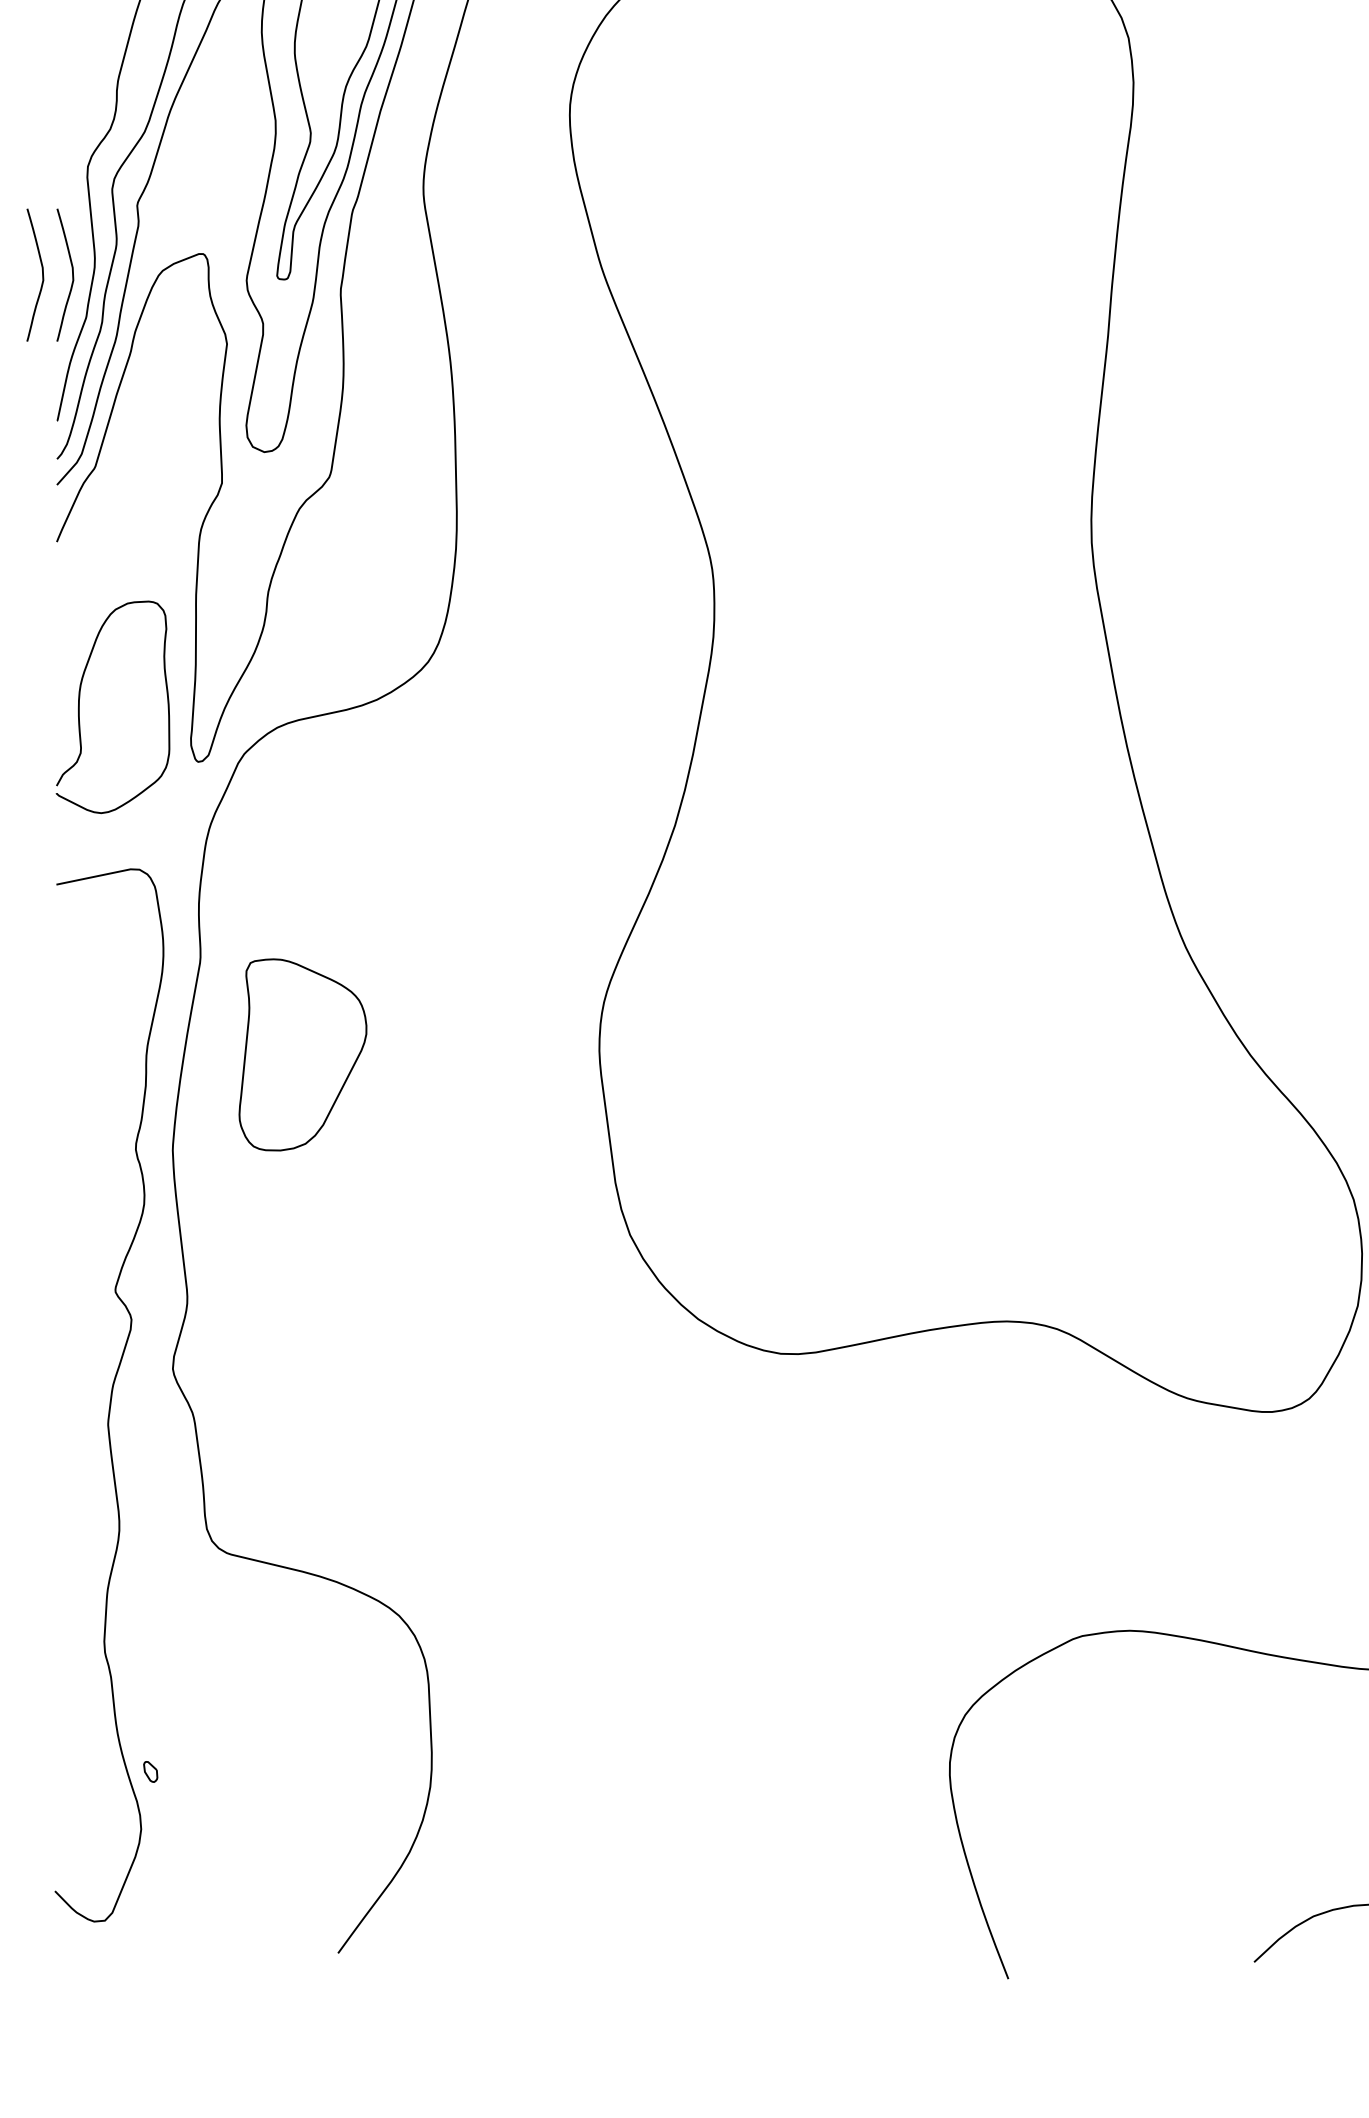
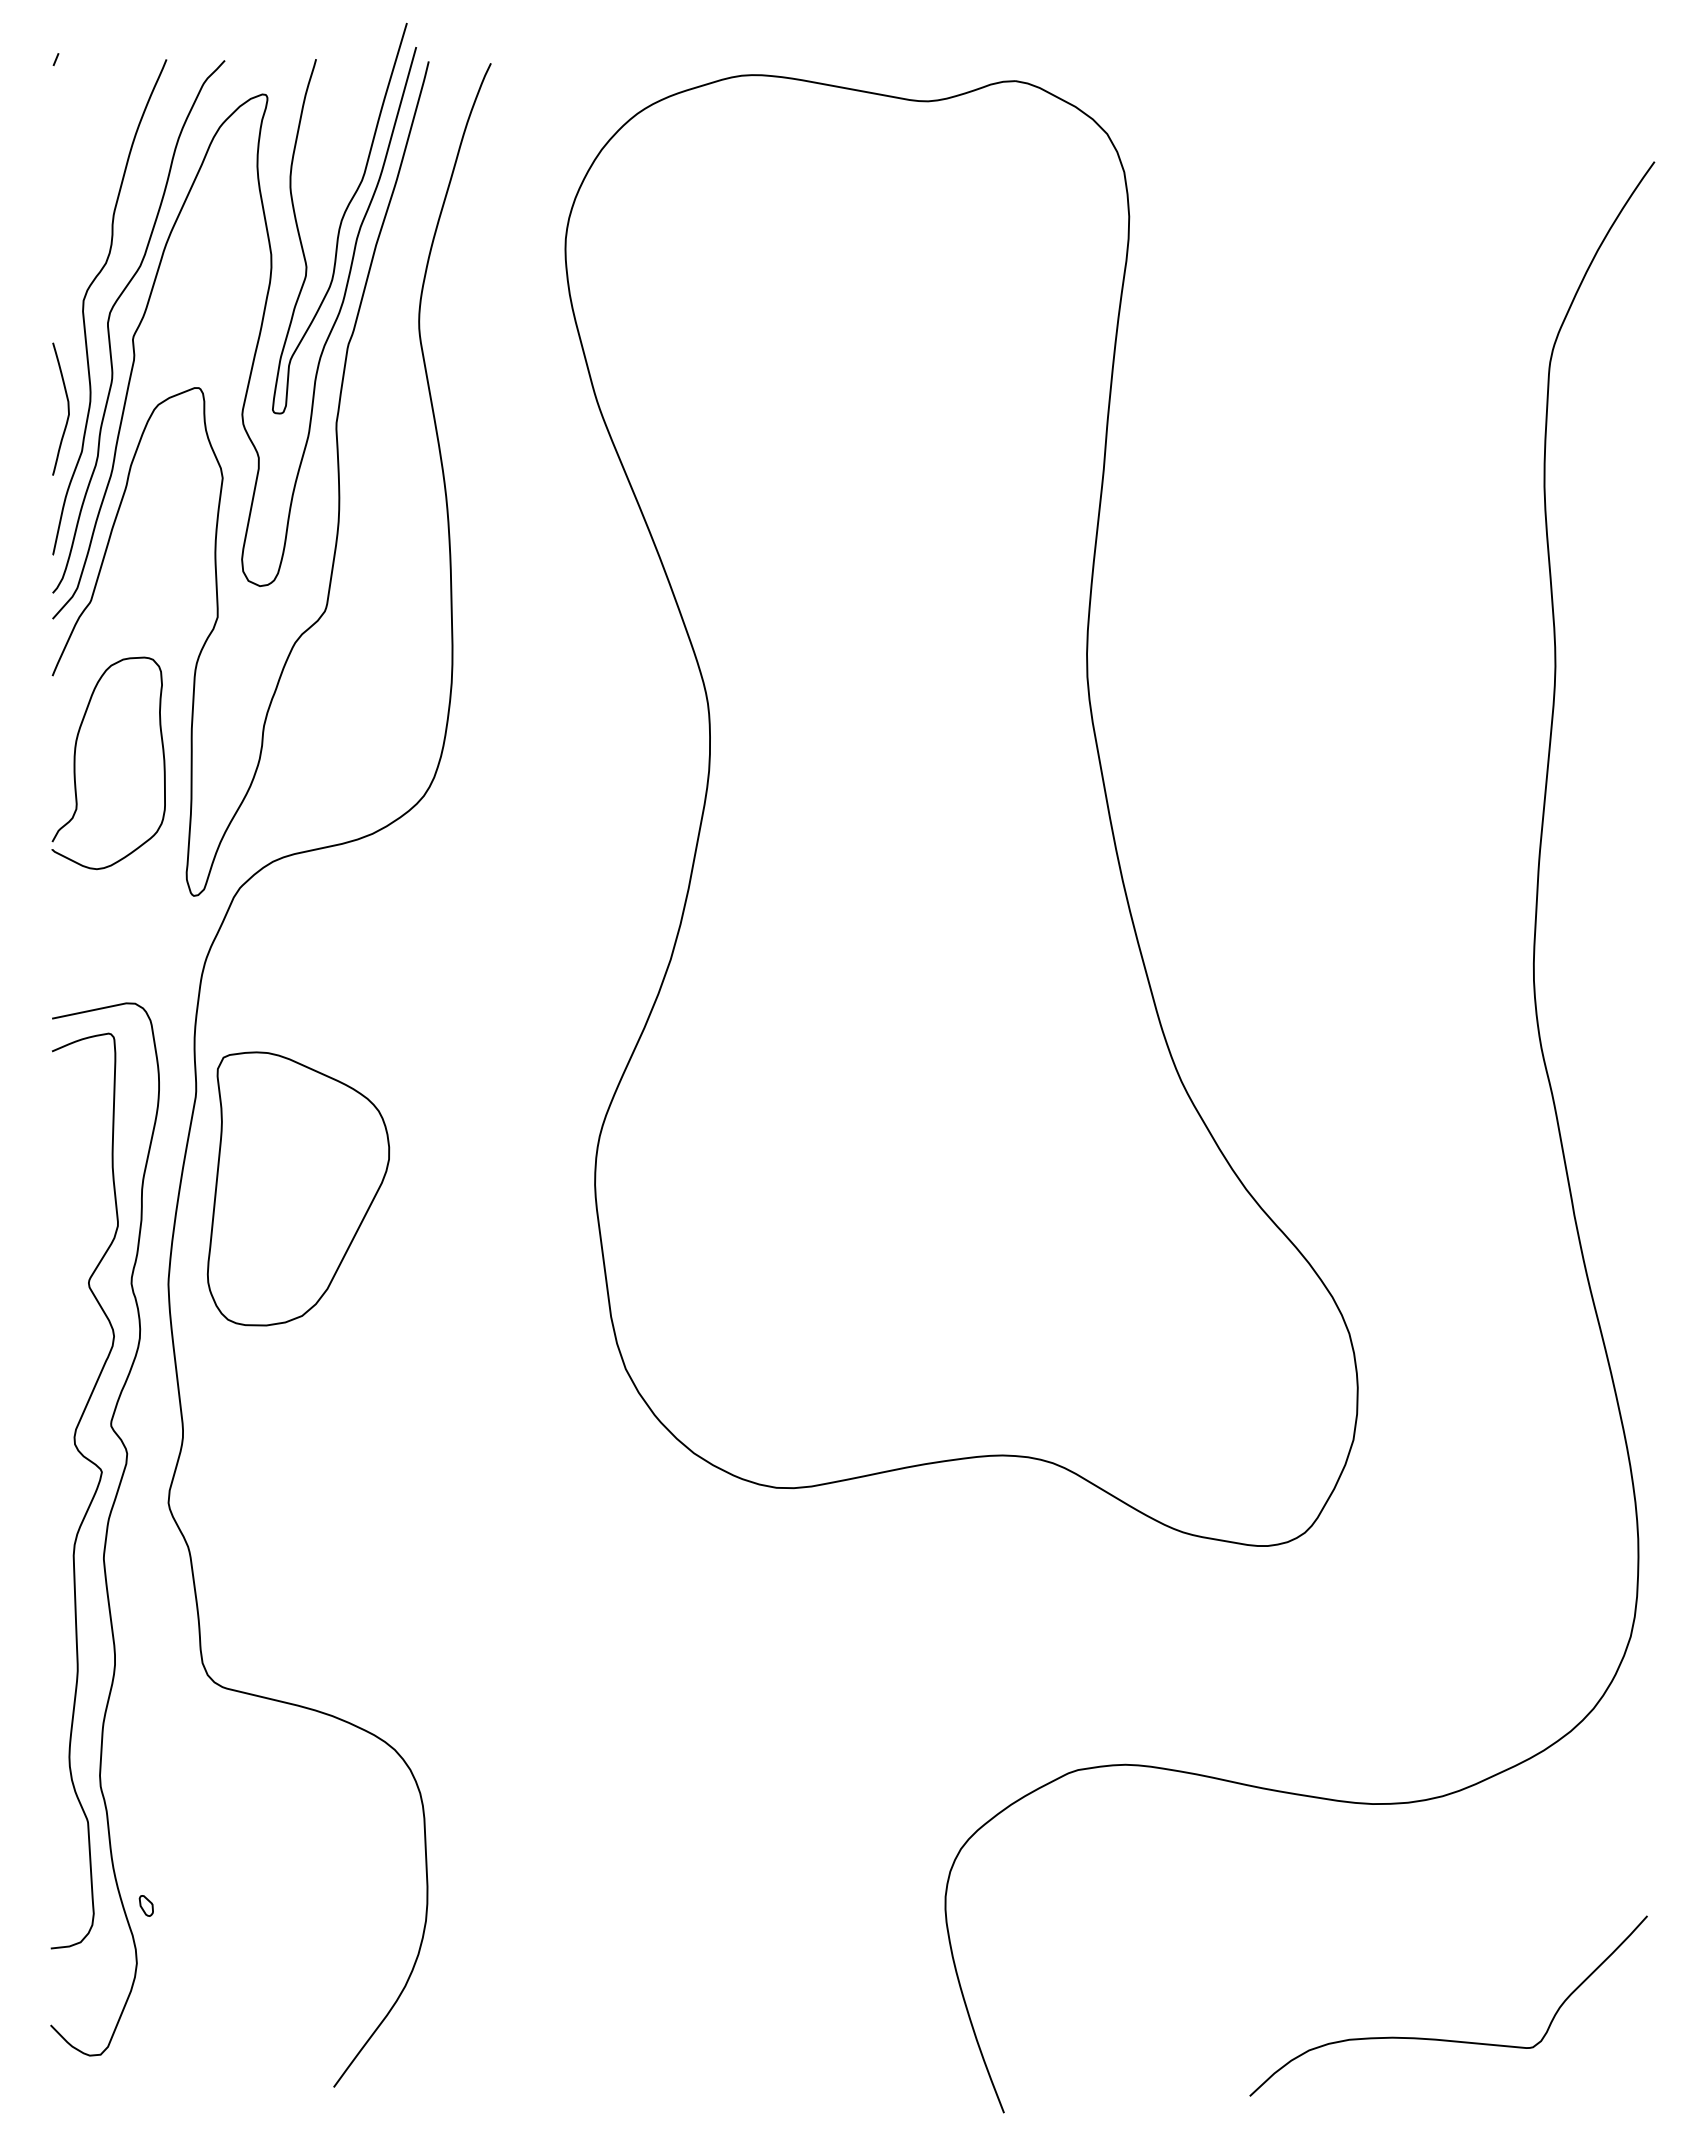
curve: (41, 274) -> (37, 408), removed
curve: (79, 707) -> (75, 763), moved
part: (302, 1054) -> (298, 1188), size x1.43
curve: (97, 1360) -> (93, 1494), added

